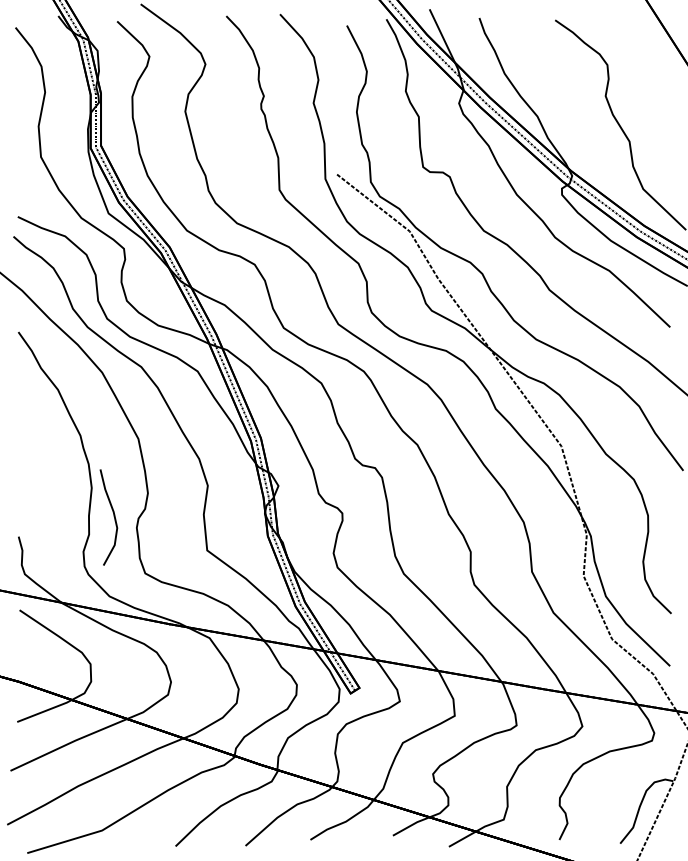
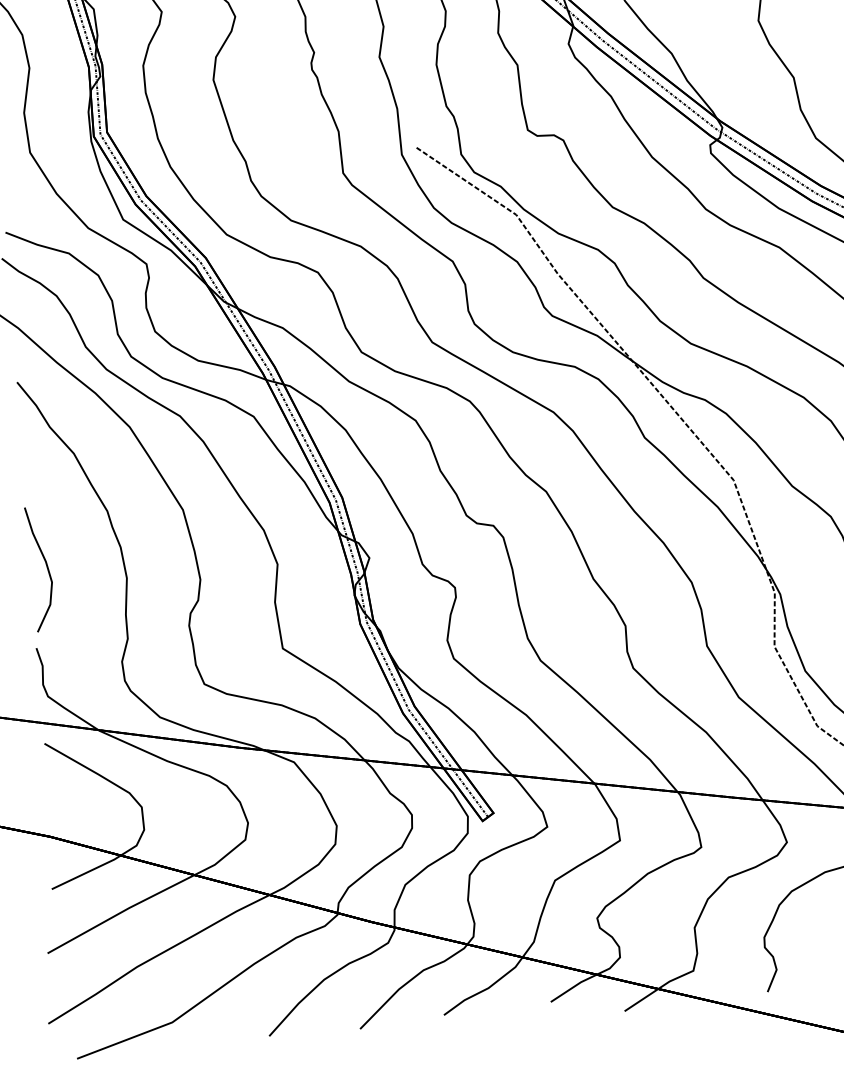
curve: (113, 516) -> (46, 567), moved

